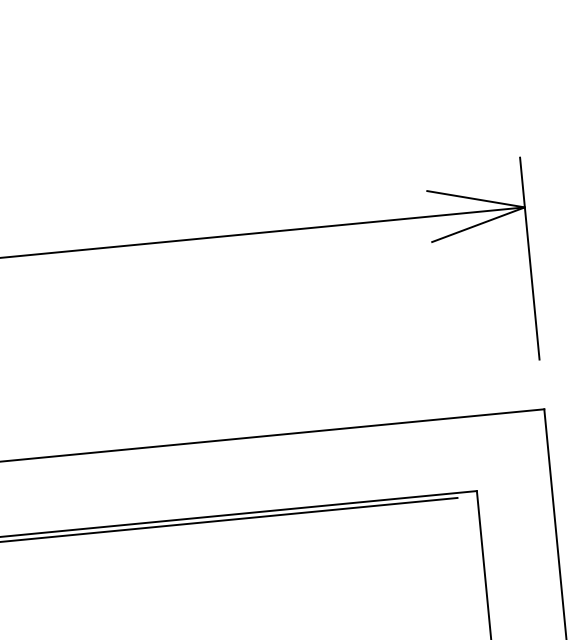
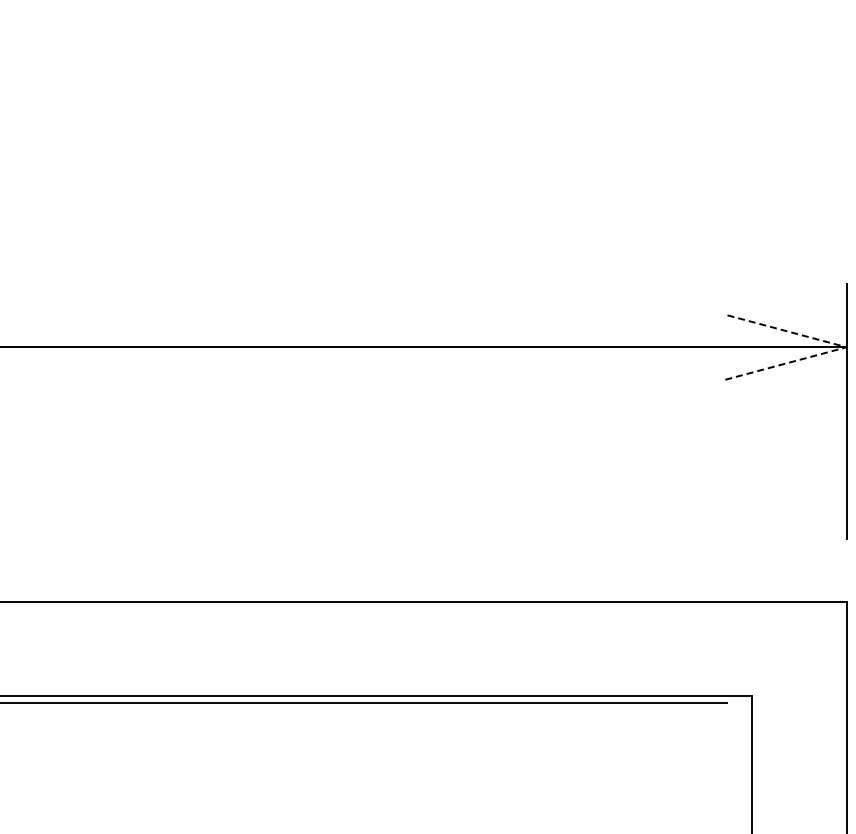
line: (524, 207) -> (846, 347), solid -> dashed

